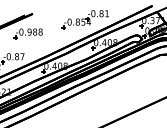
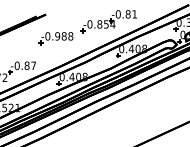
part: (27, 33) -> (55, 38), moved

